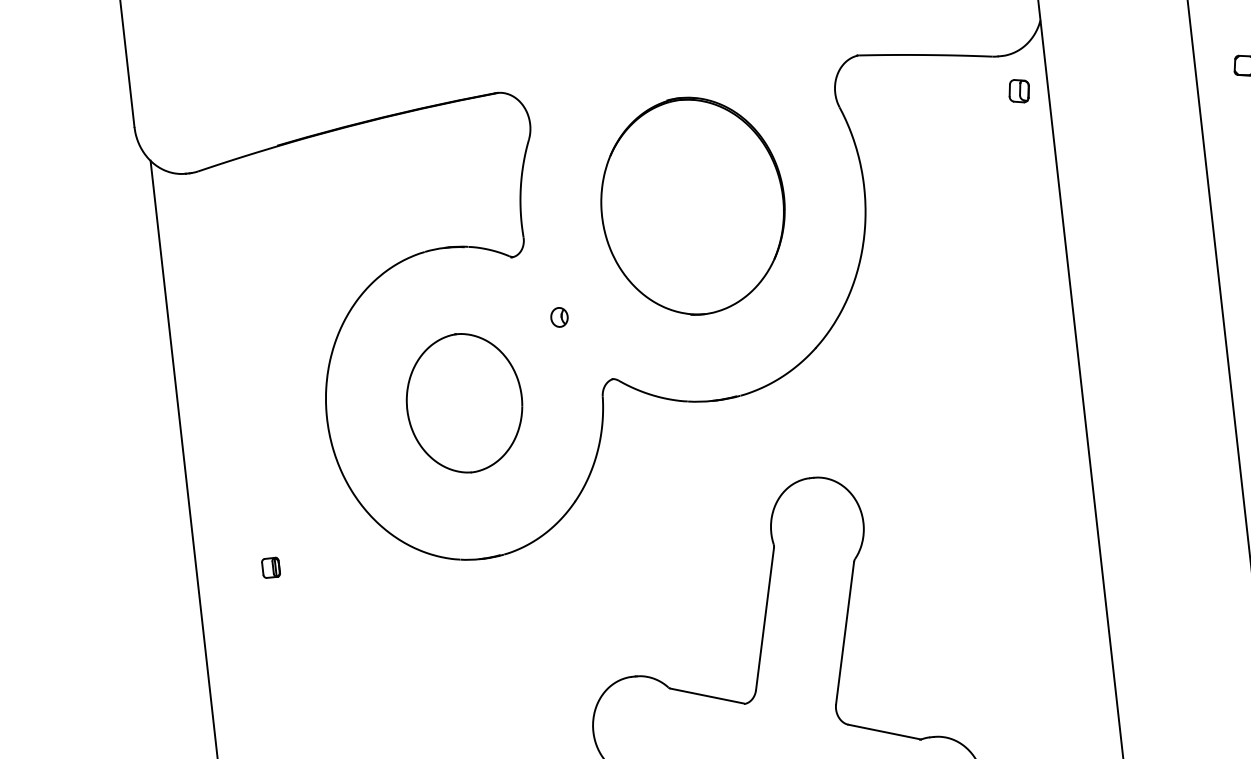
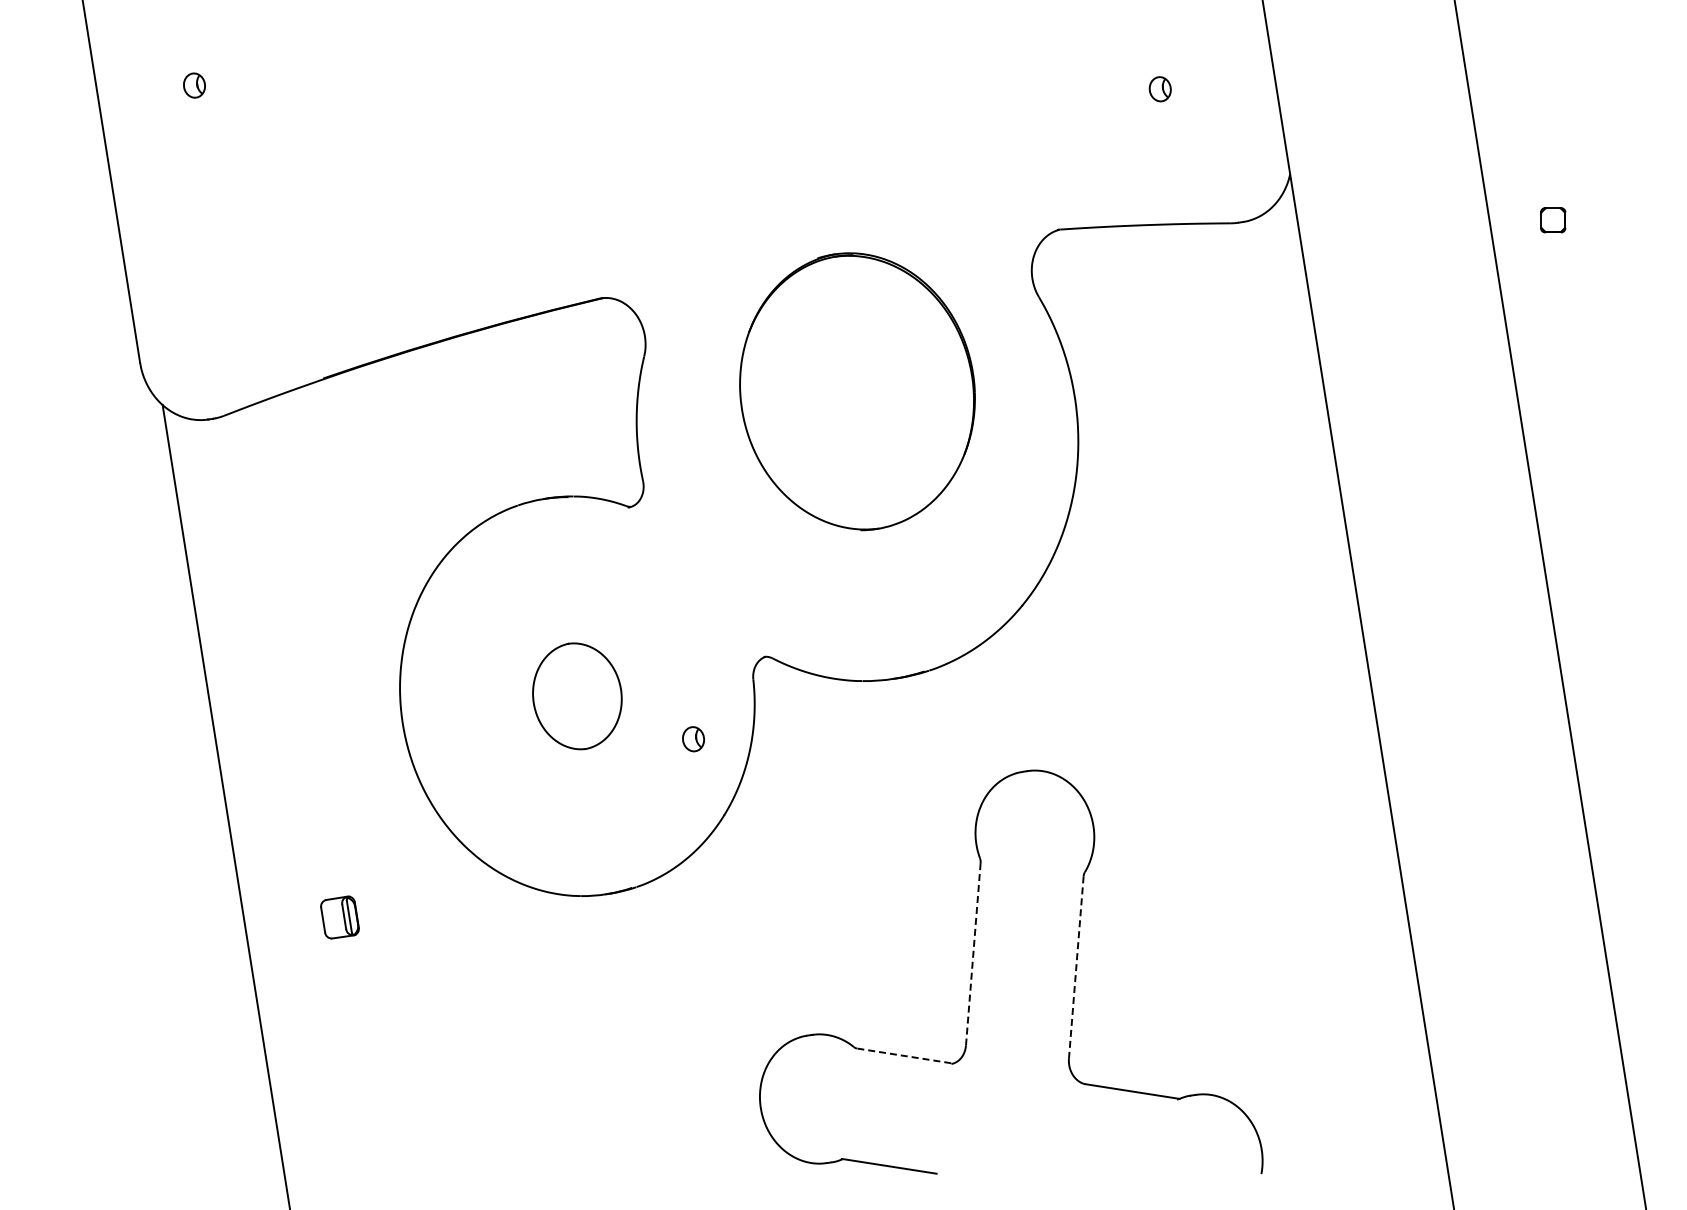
part: (1019, 90) -> (1267, 265), removed
part: (693, 206) -> (857, 391), moved
part: (559, 317) -> (693, 739), moved
part: (464, 403) -> (577, 696), size x0.6
part: (270, 567) -> (339, 917), size x1.6
line: (765, 619) -> (973, 954), solid -> dashed
line: (845, 633) -> (1076, 967), solid -> dashed
line: (707, 695) -> (904, 1055), solid -> dashed

